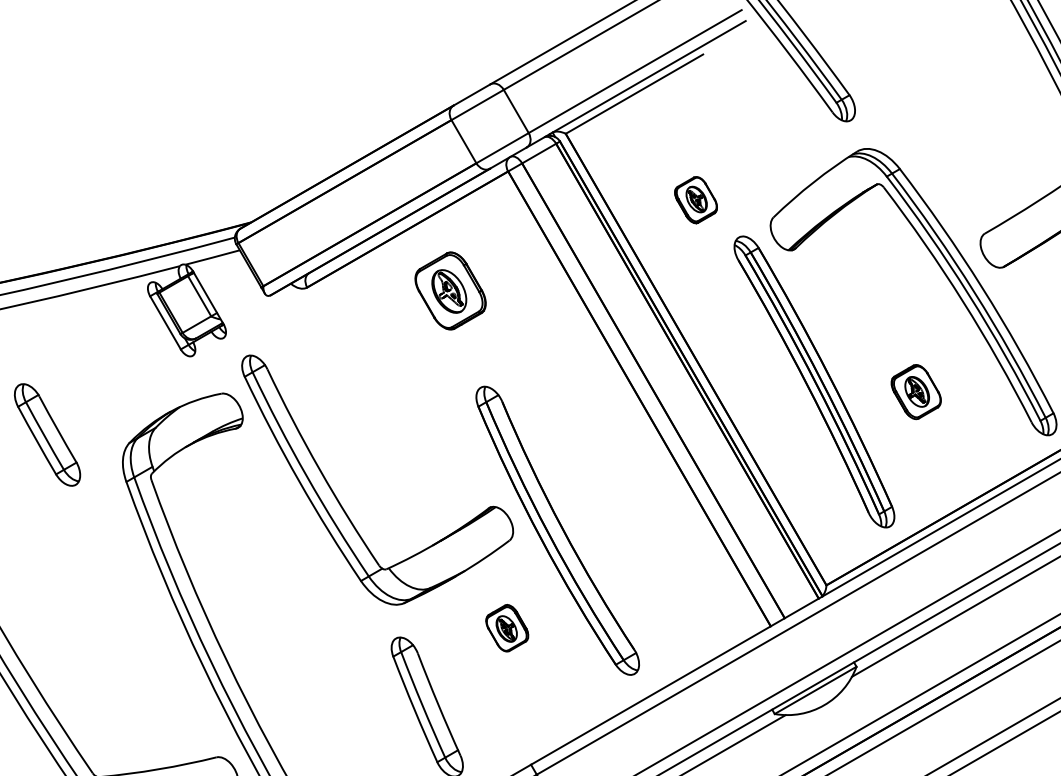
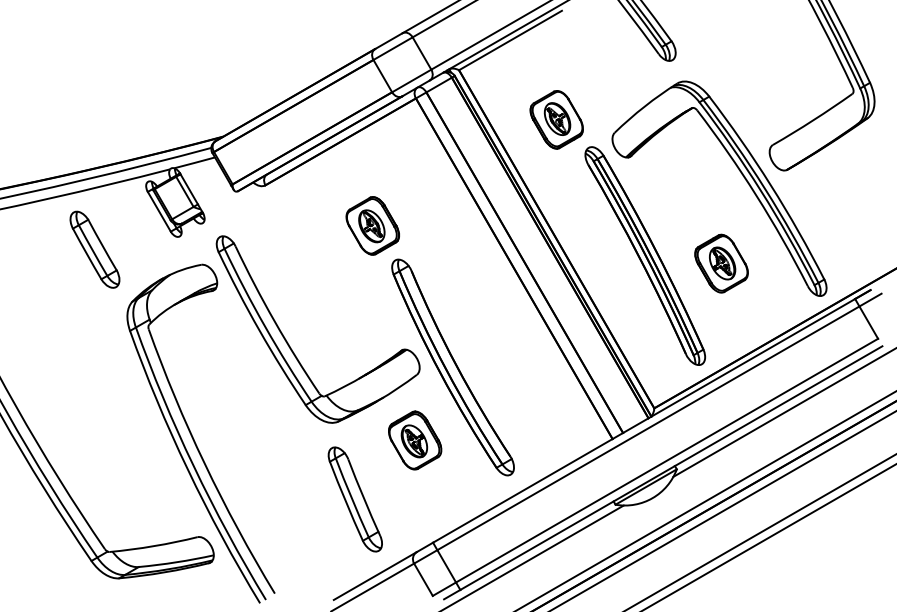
part: (695, 199) -> (556, 119), size x1.67
part: (450, 290) -> (372, 225), moved
part: (916, 391) -> (721, 263), size x1.43
part: (46, 434) -> (94, 249), moved
part: (507, 628) -> (415, 440), size x1.67

